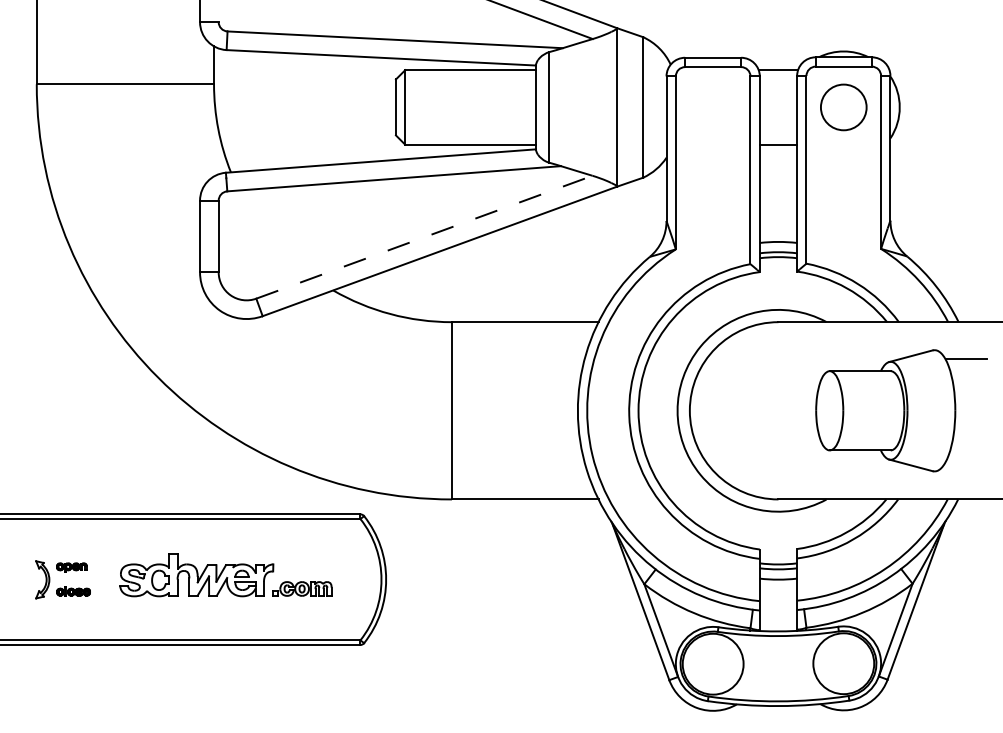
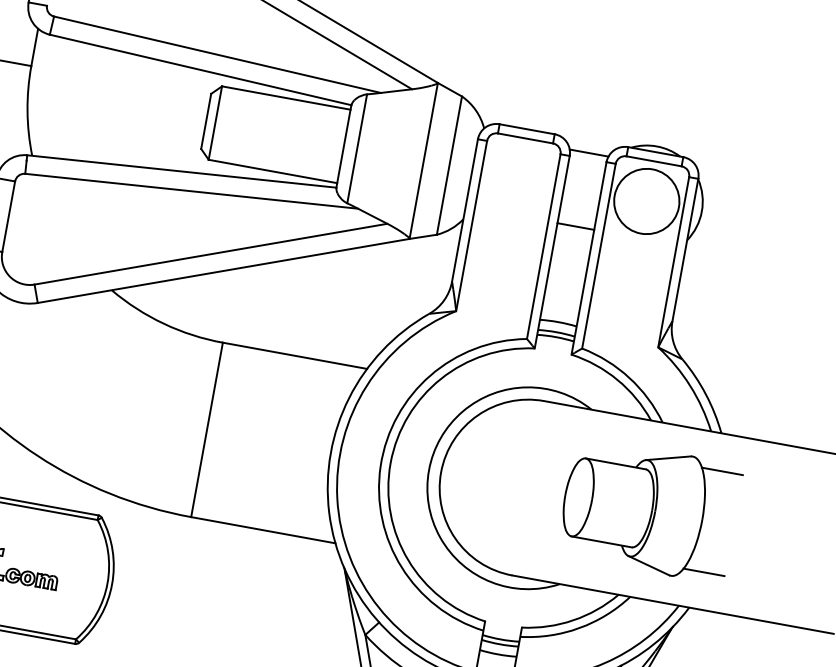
circle: (843, 107) -> (646, 201), size x1.43
line: (424, 237) -> (211, 254), dashed -> solid
line: (966, 462) -> (704, 572), added

